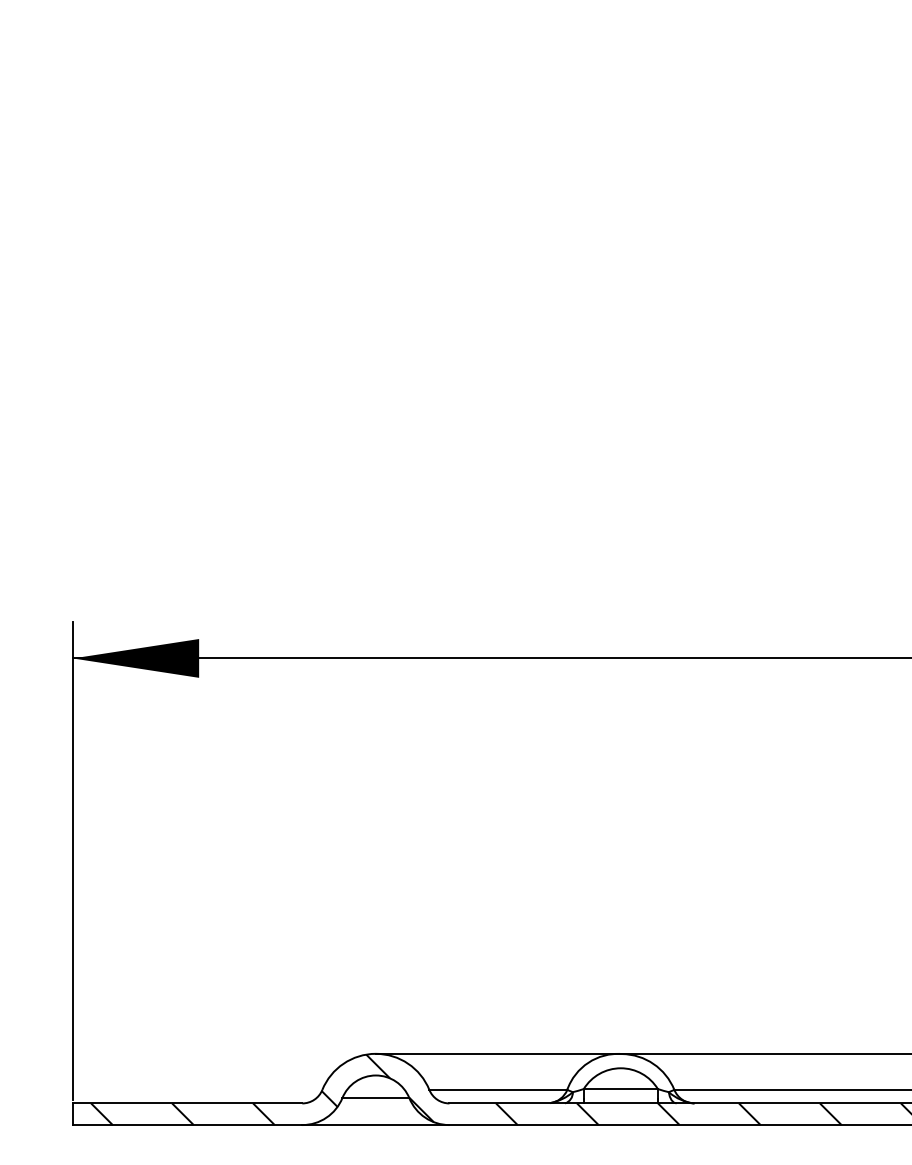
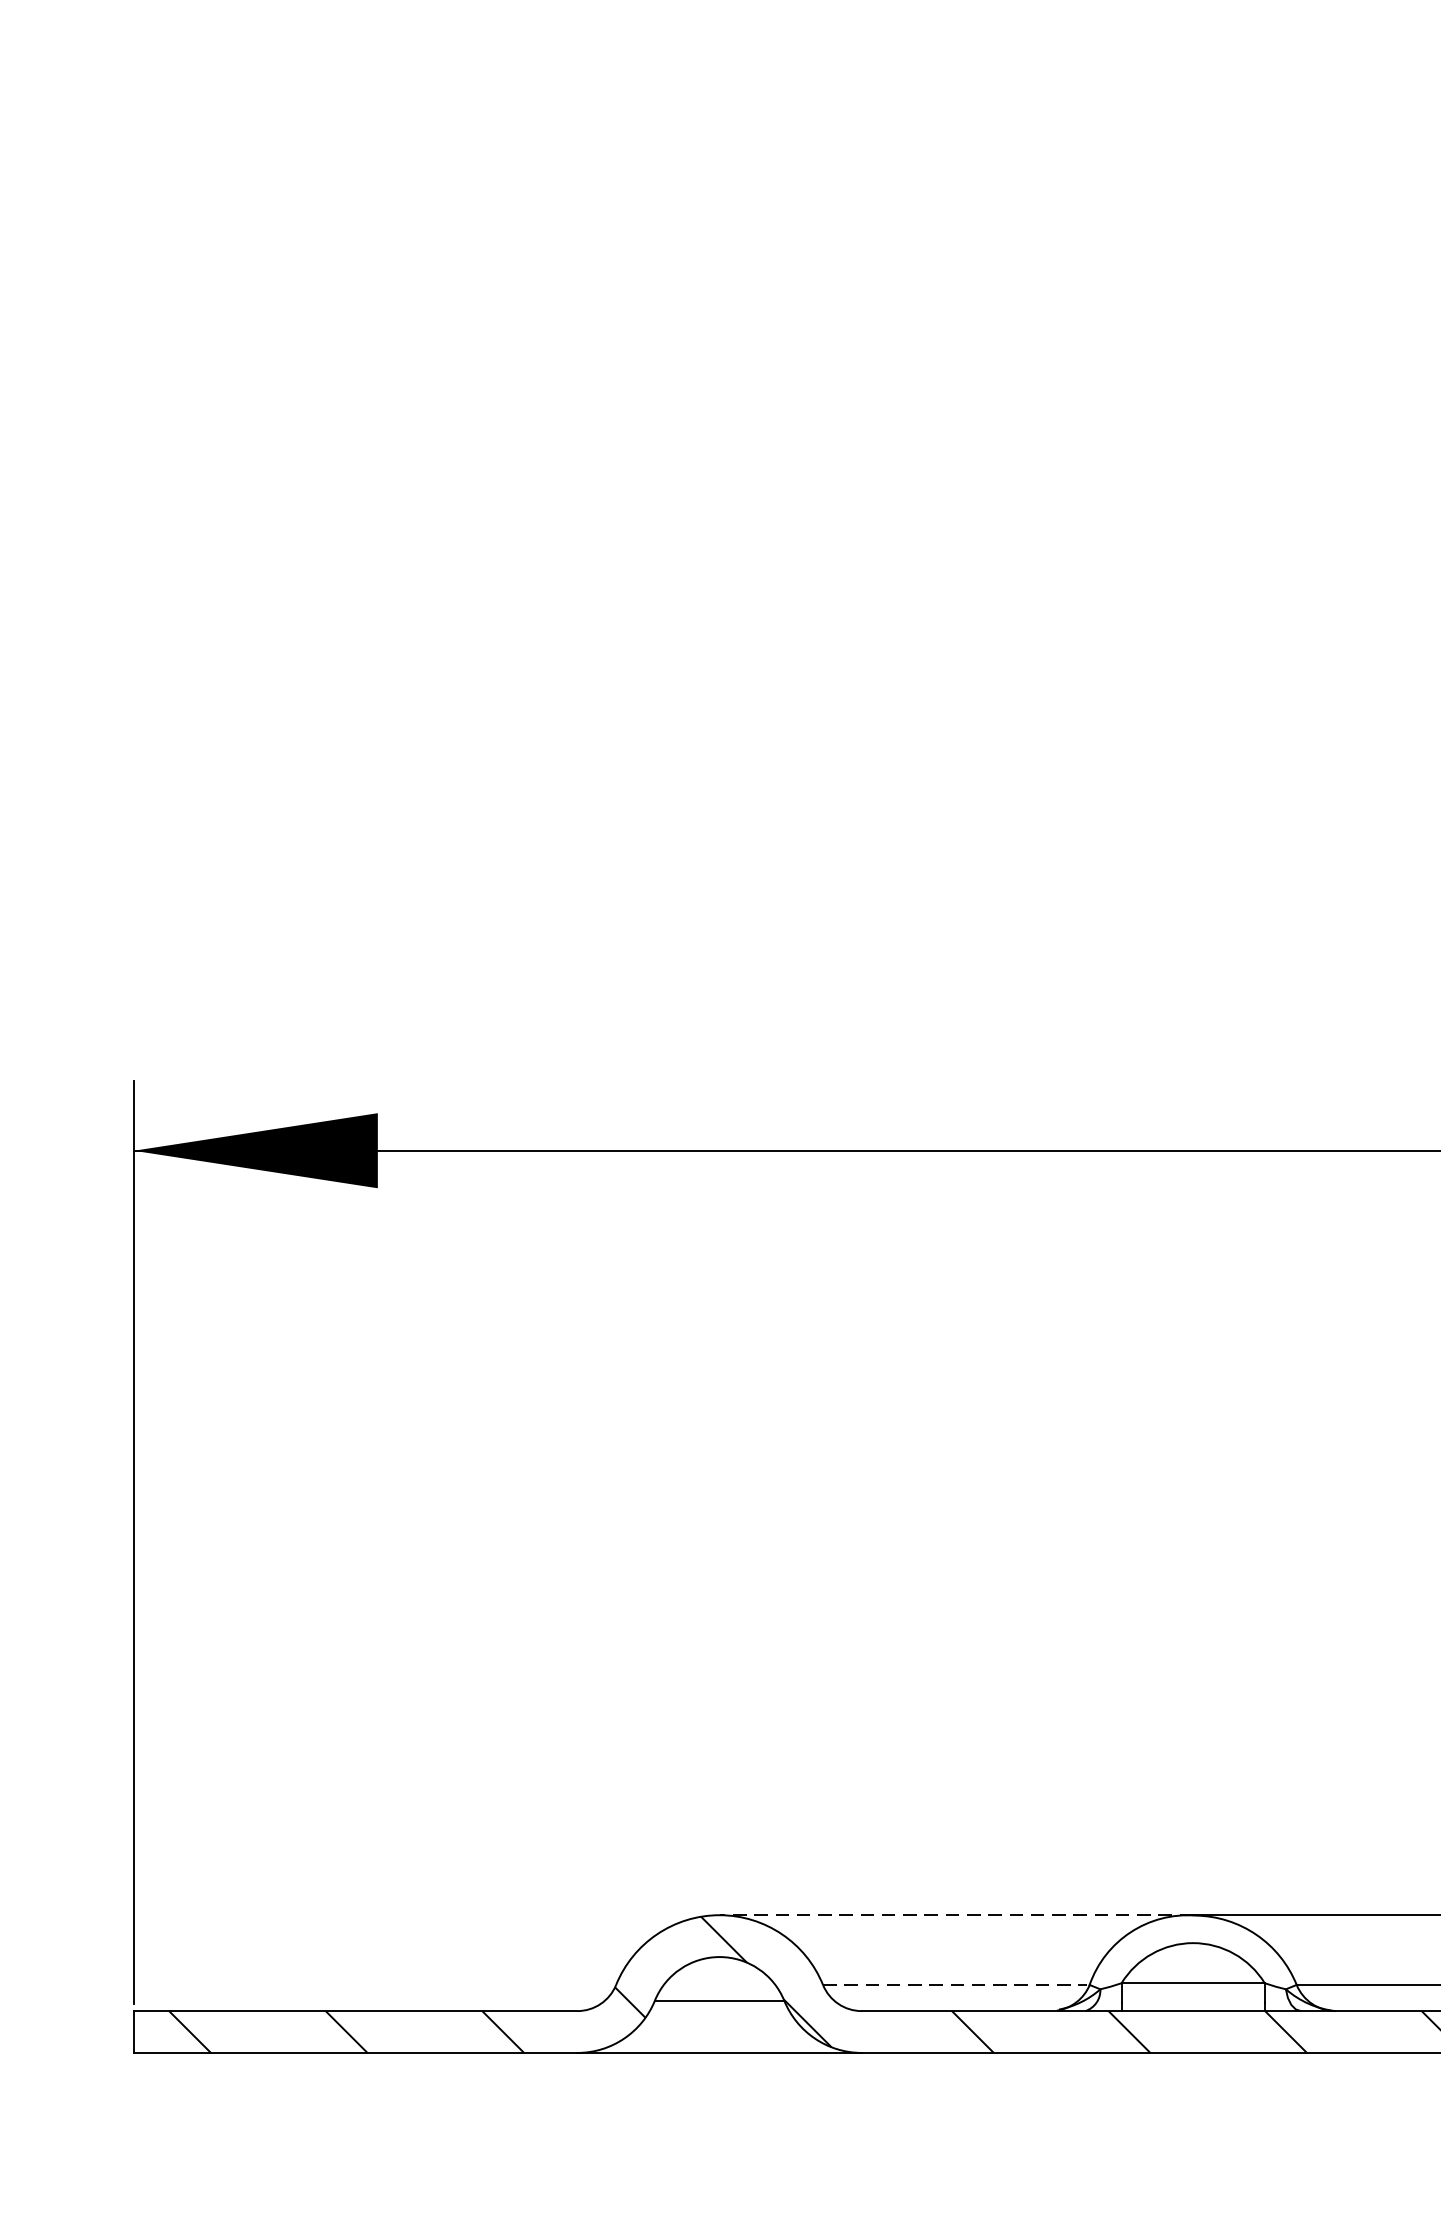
line: (497, 1053) -> (954, 1914), solid -> dashed
line: (498, 1089) -> (956, 1984), solid -> dashed

